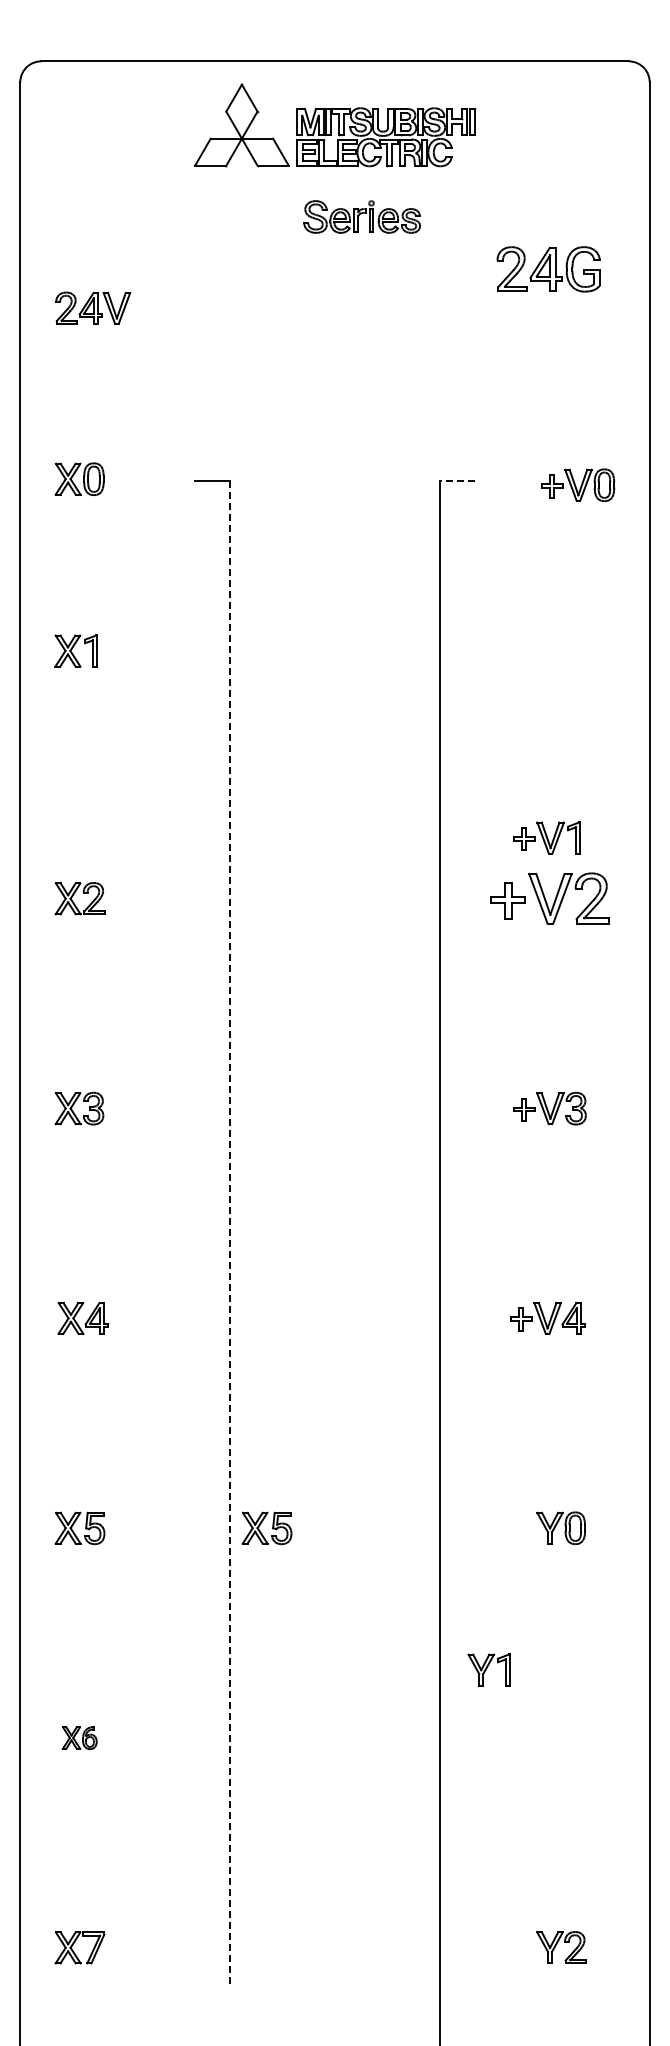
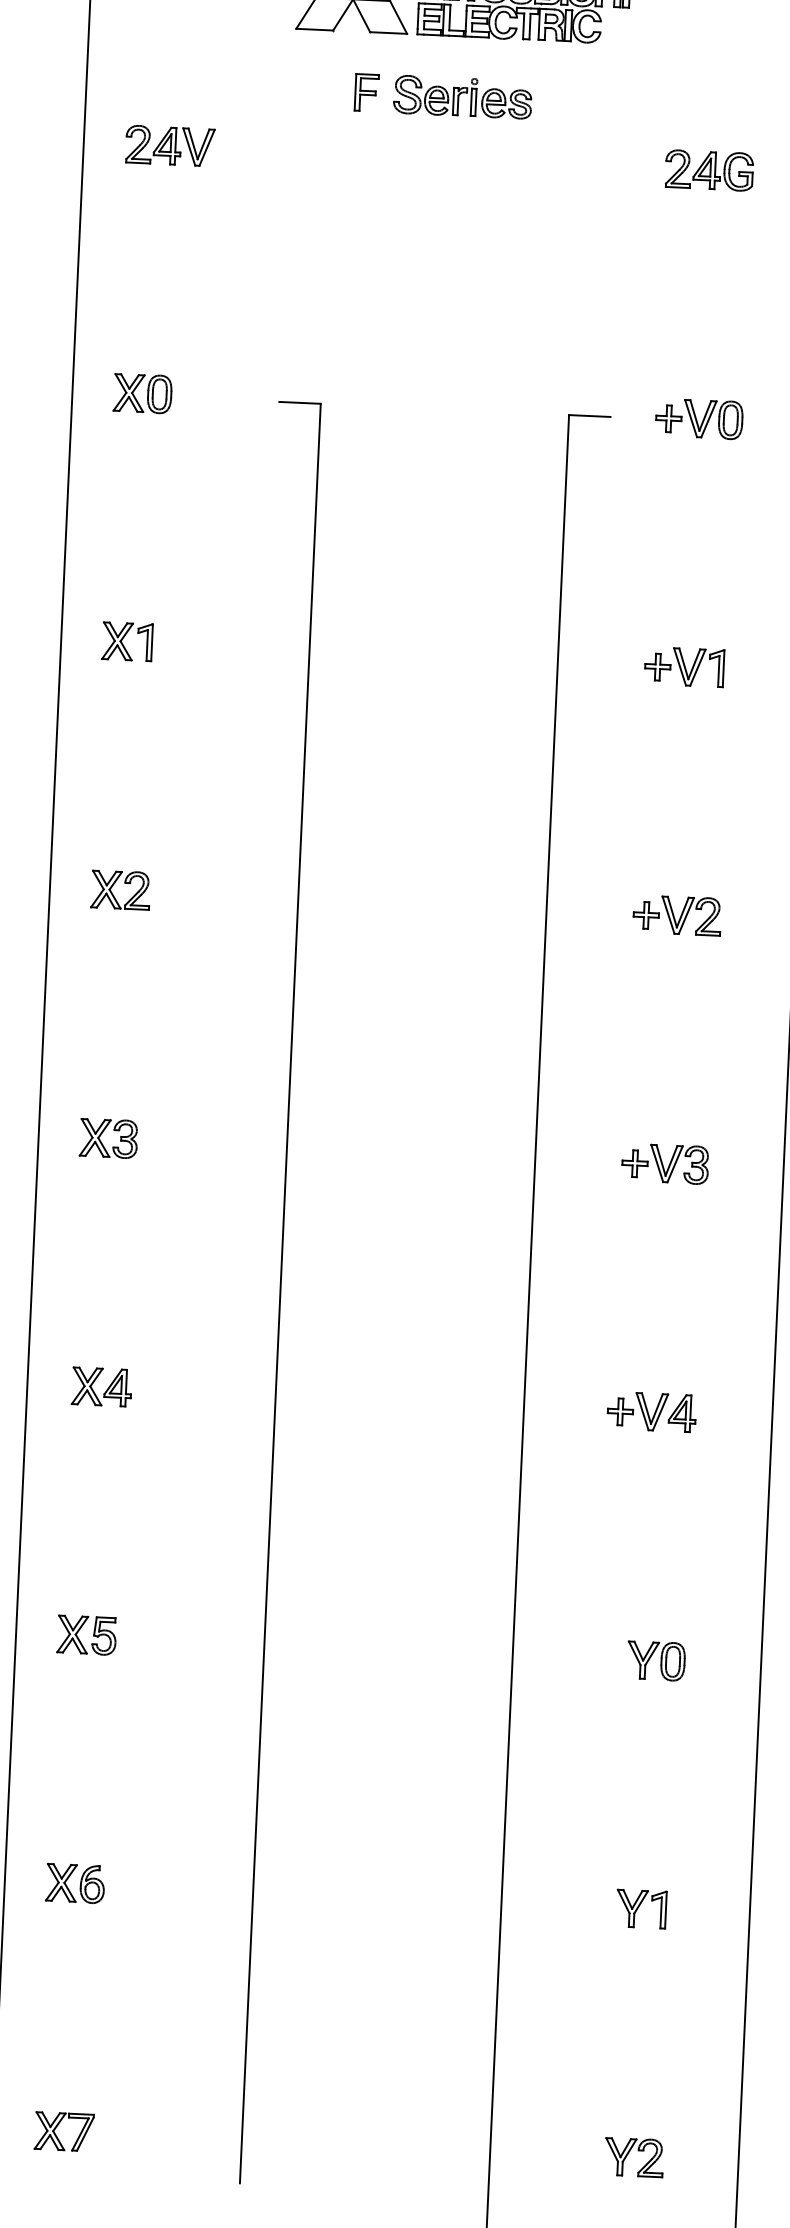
part: (256, 216) -> (366, 92), added
part: (361, 216) -> (462, 96), moved
part: (548, 269) -> (708, 170), size x0.71
part: (93, 307) -> (170, 145), moved
line: (456, 480) -> (588, 415), dashed -> solid
part: (578, 484) -> (700, 418), moved
part: (75, 650) -> (126, 641), moved
part: (546, 837) -> (684, 666), moved
part: (550, 898) -> (677, 915), size x0.62
line: (230, 1232) -> (280, 1293), dashed -> solid
part: (266, 1528) -> (307, 1645), removed
part: (488, 1669) -> (640, 1908), moved
part: (79, 1737) -> (75, 1882), size x1.43

